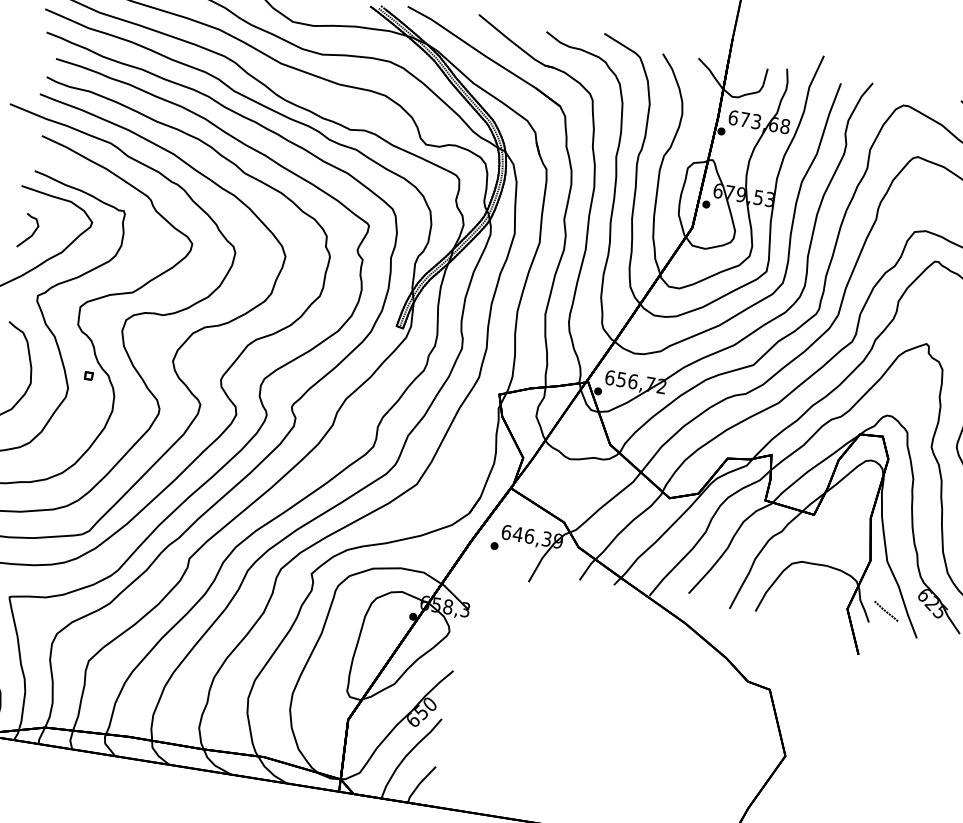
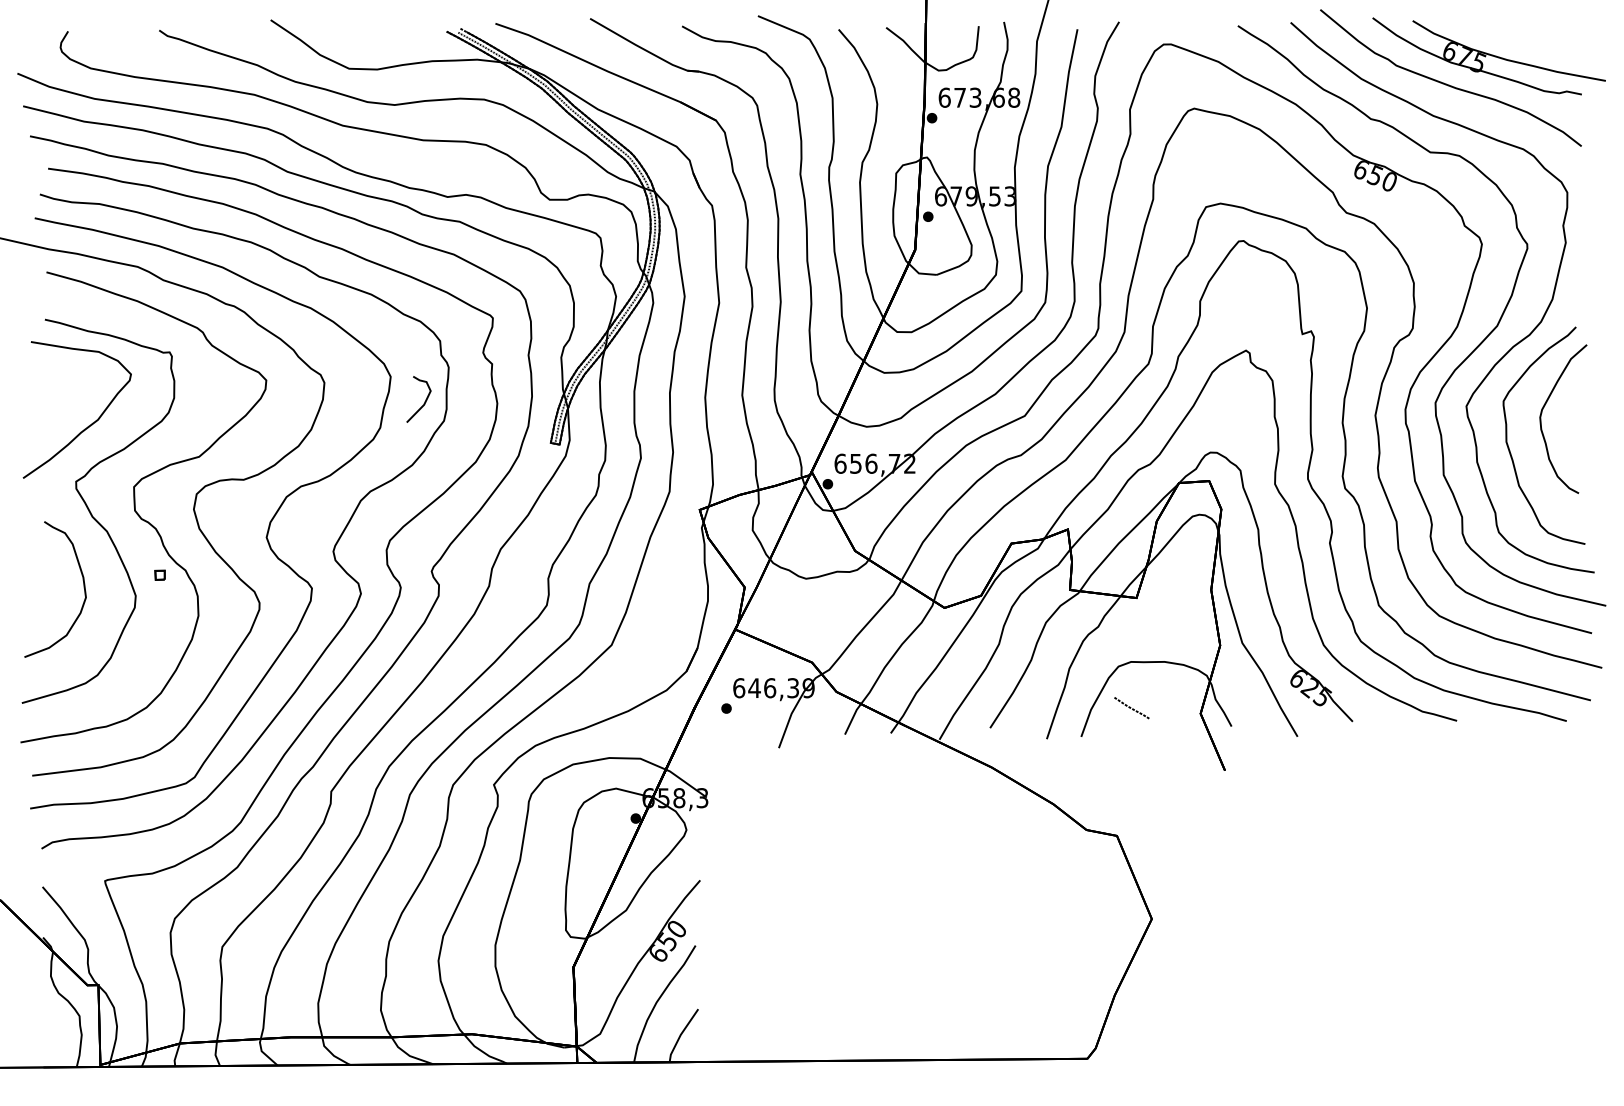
part: (32, 233) -> (424, 401), moved
line: (886, 610) -> (1131, 707), moved

